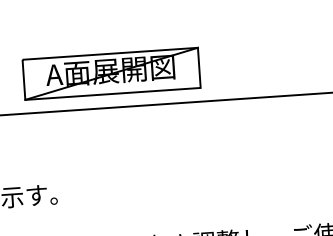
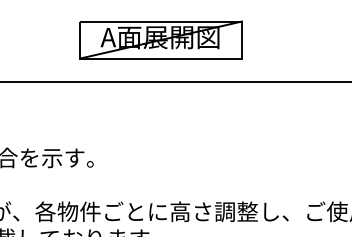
part: (110, 73) -> (160, 39), moved

